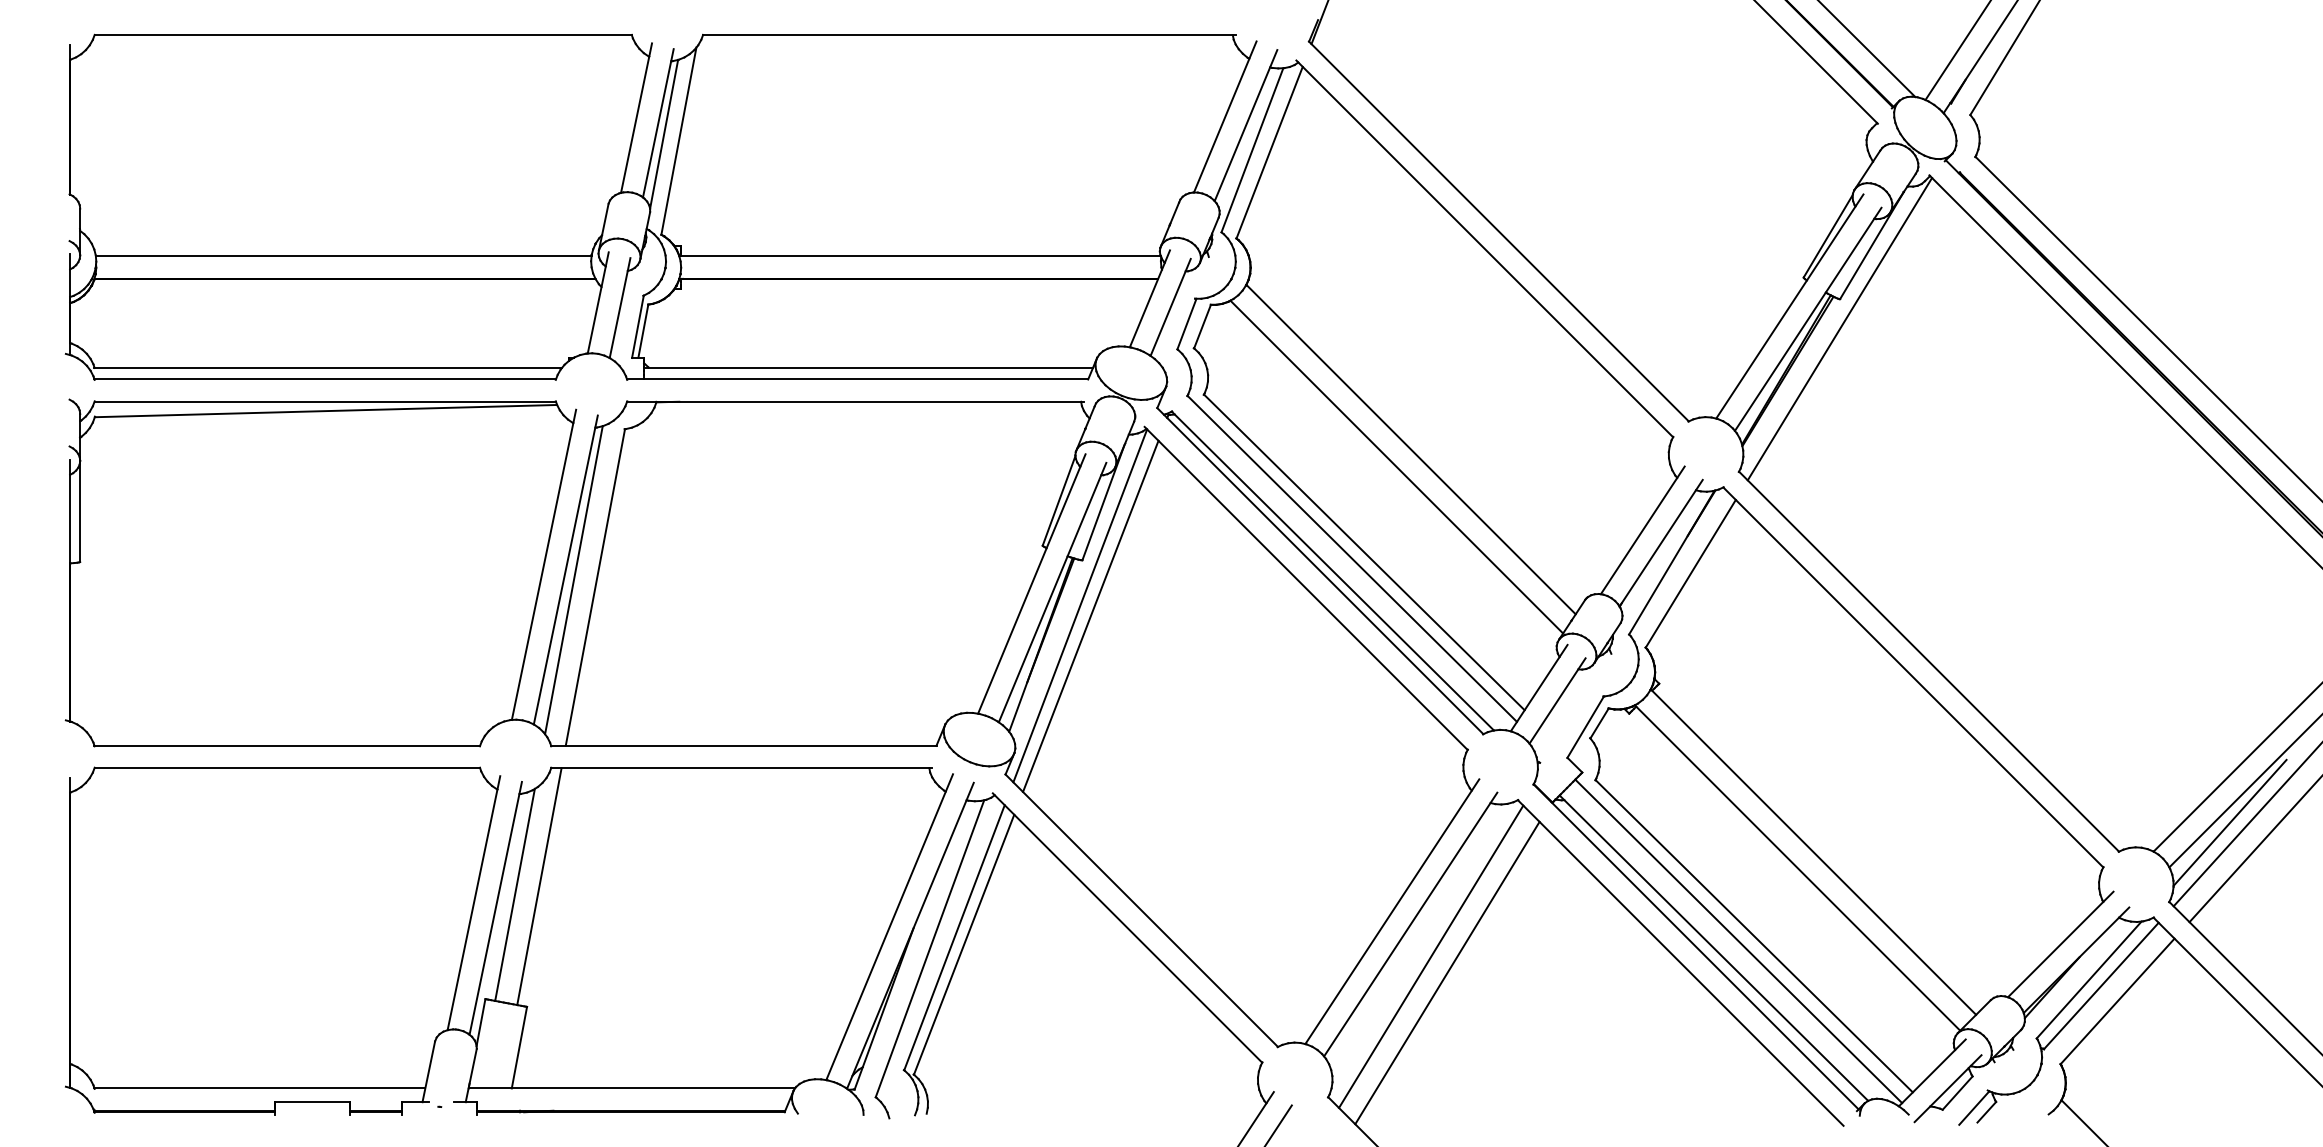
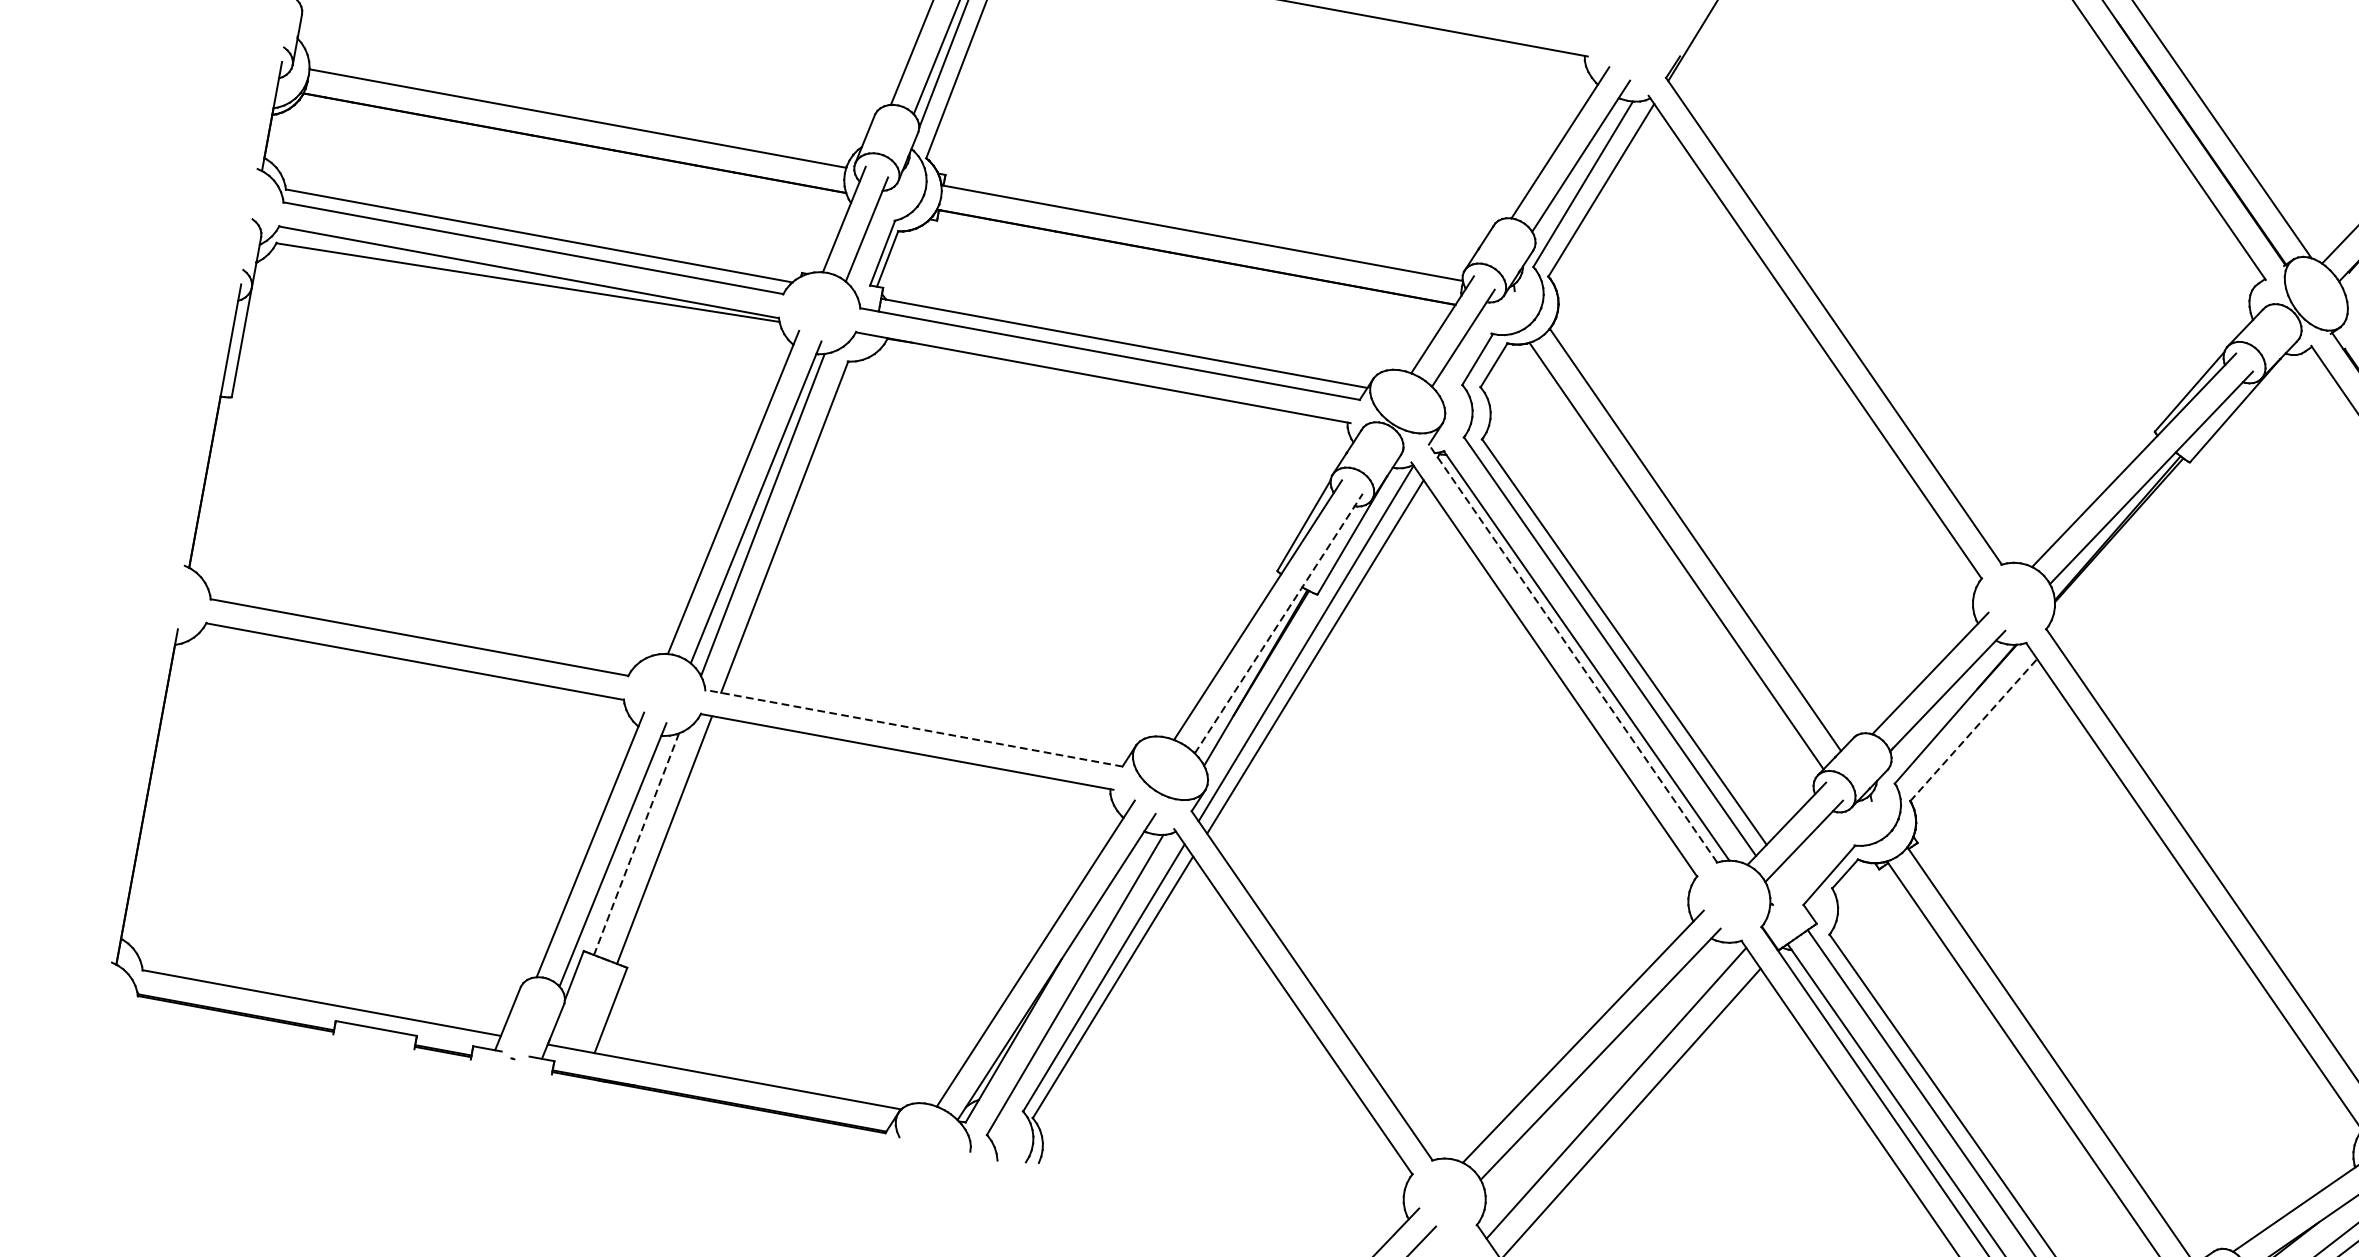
line: (1839, 328) -> (2183, 494), removed
line: (1320, 571) -> (1573, 654), solid -> dashed
line: (1690, 573) -> (1973, 729), solid -> dashed
line: (1052, 592) -> (1278, 623), solid -> dashed
line: (743, 745) -> (913, 727), solid -> dashed
line: (515, 894) -> (637, 843), solid -> dashed

